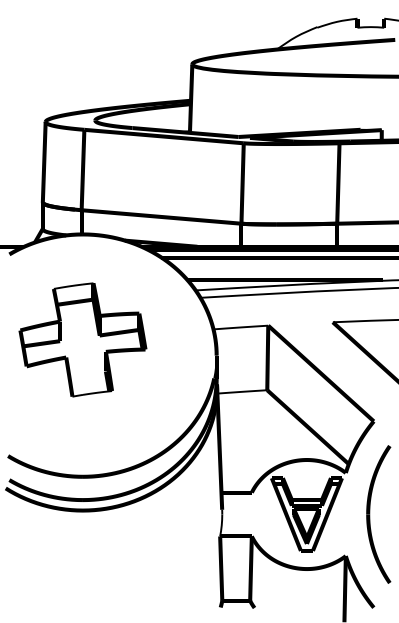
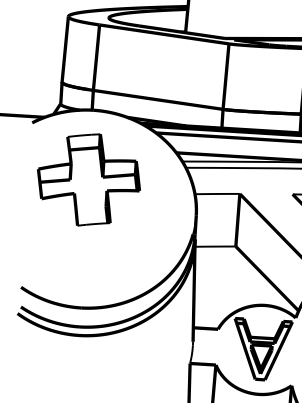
part: (82, 339) -> (88, 179), moved

